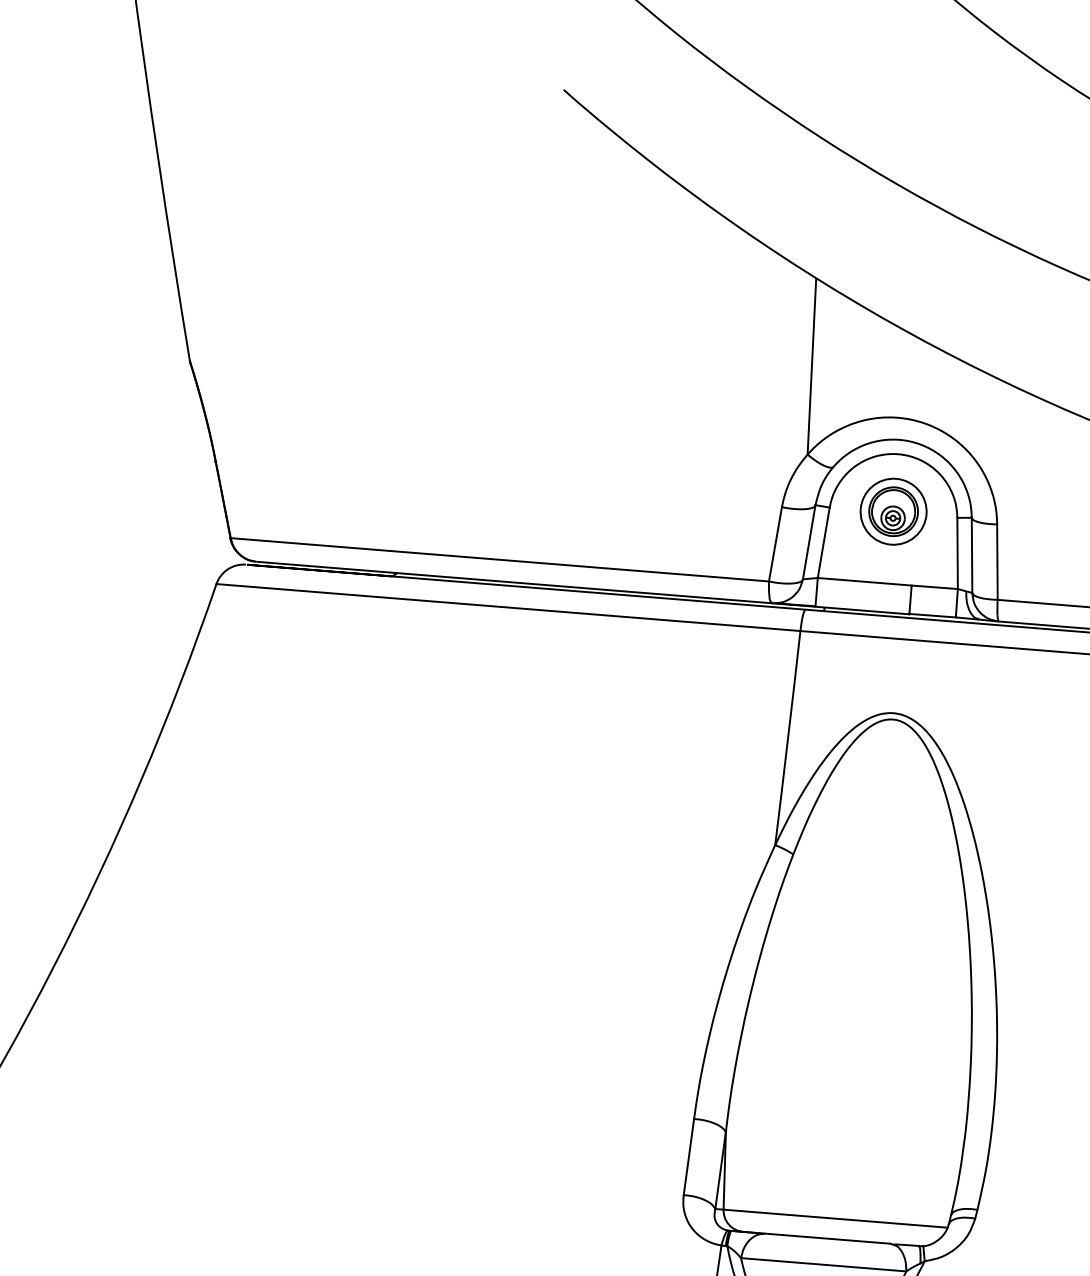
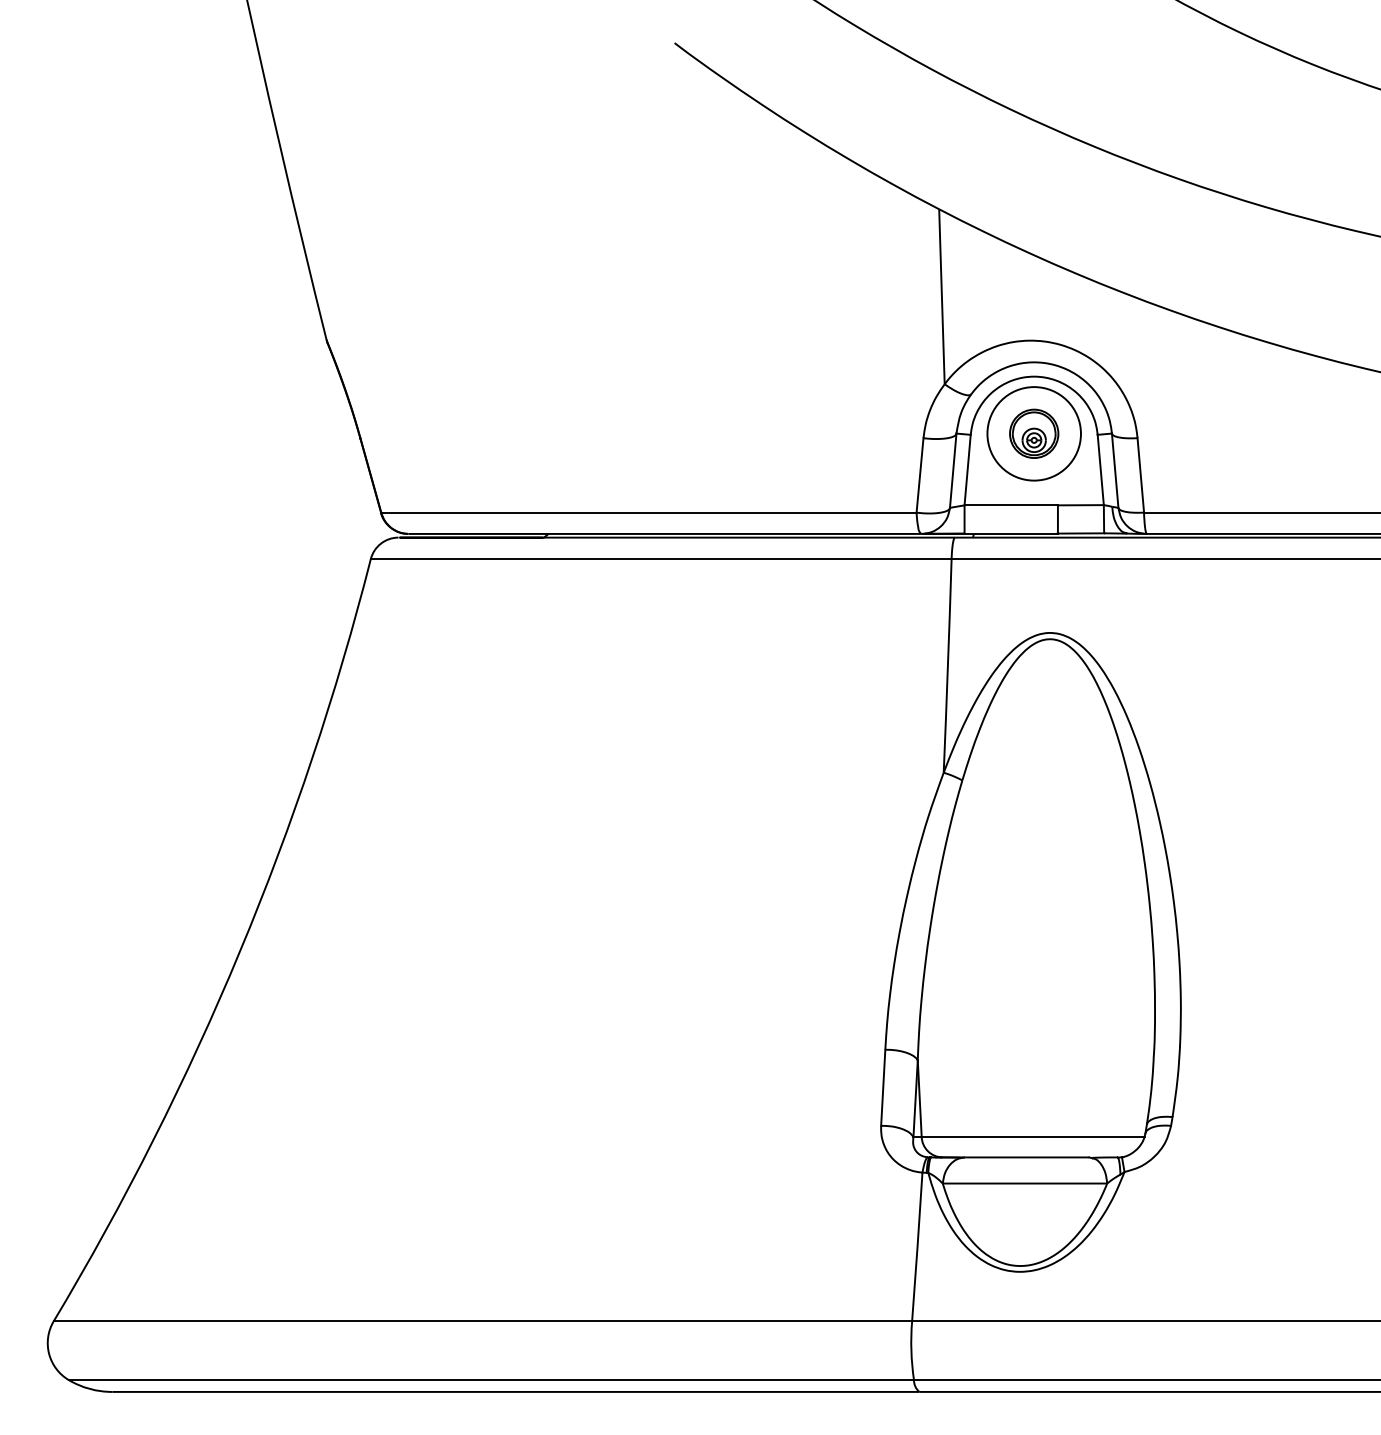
circle: (892, 511) -> (1033, 433), size x1.43

